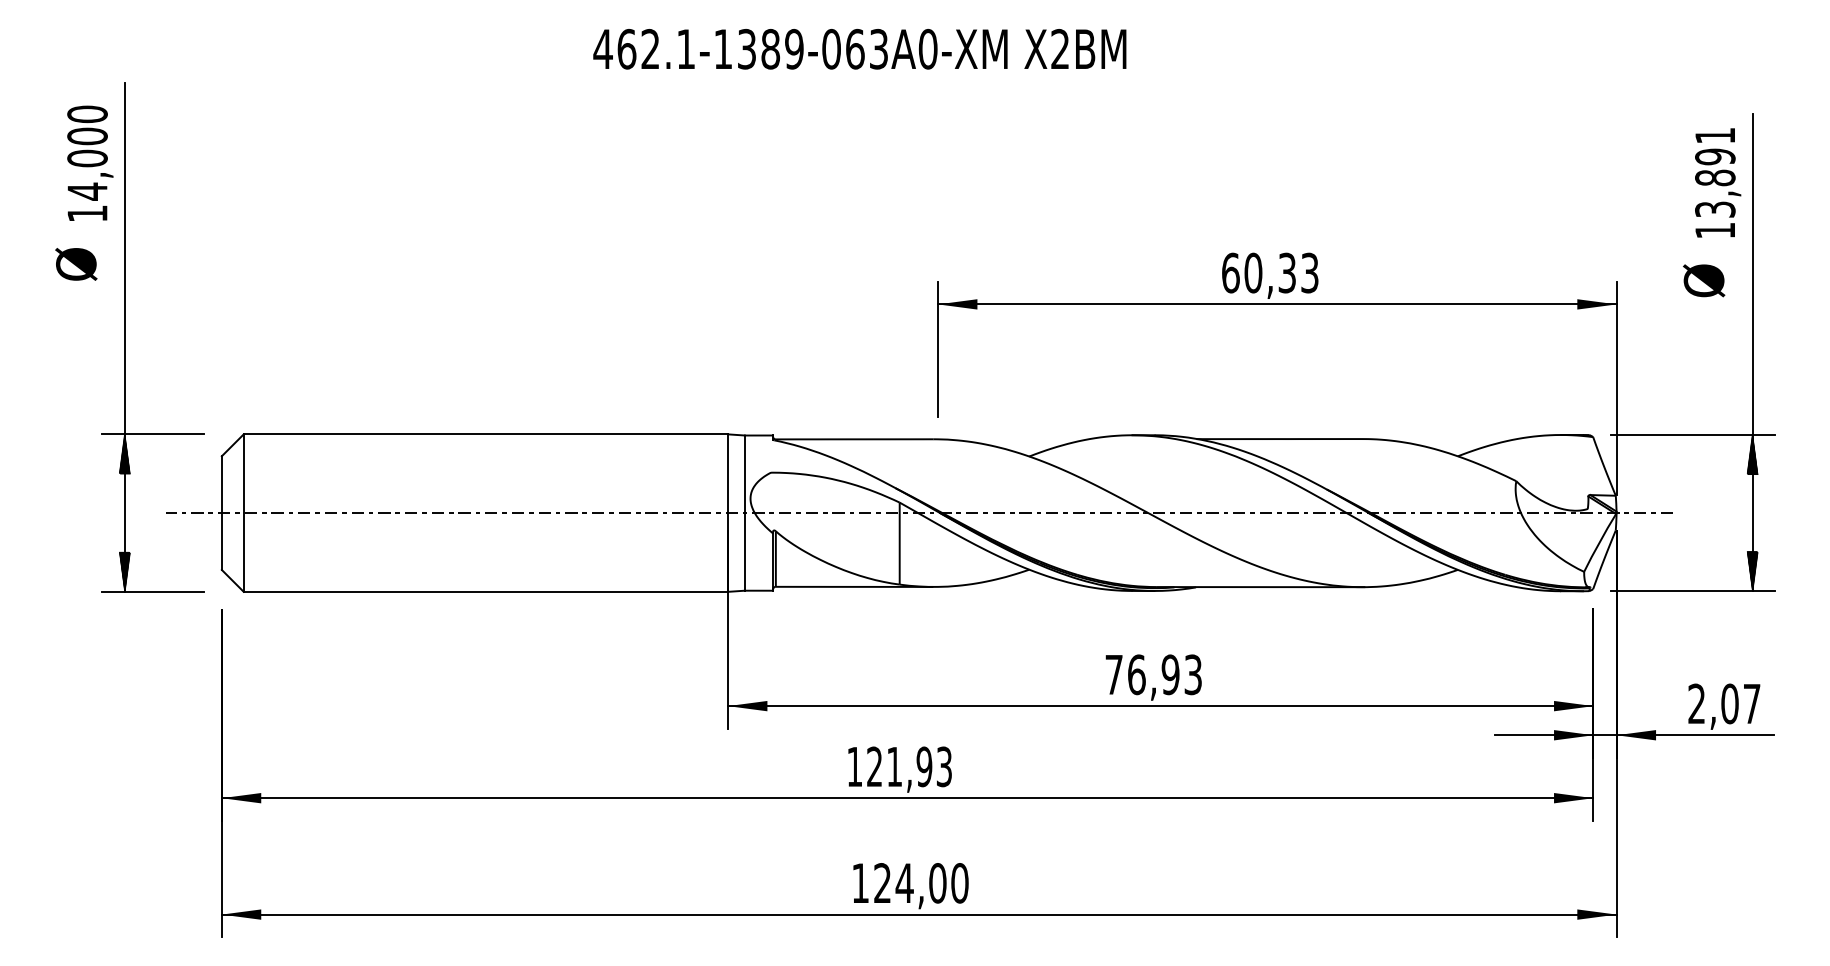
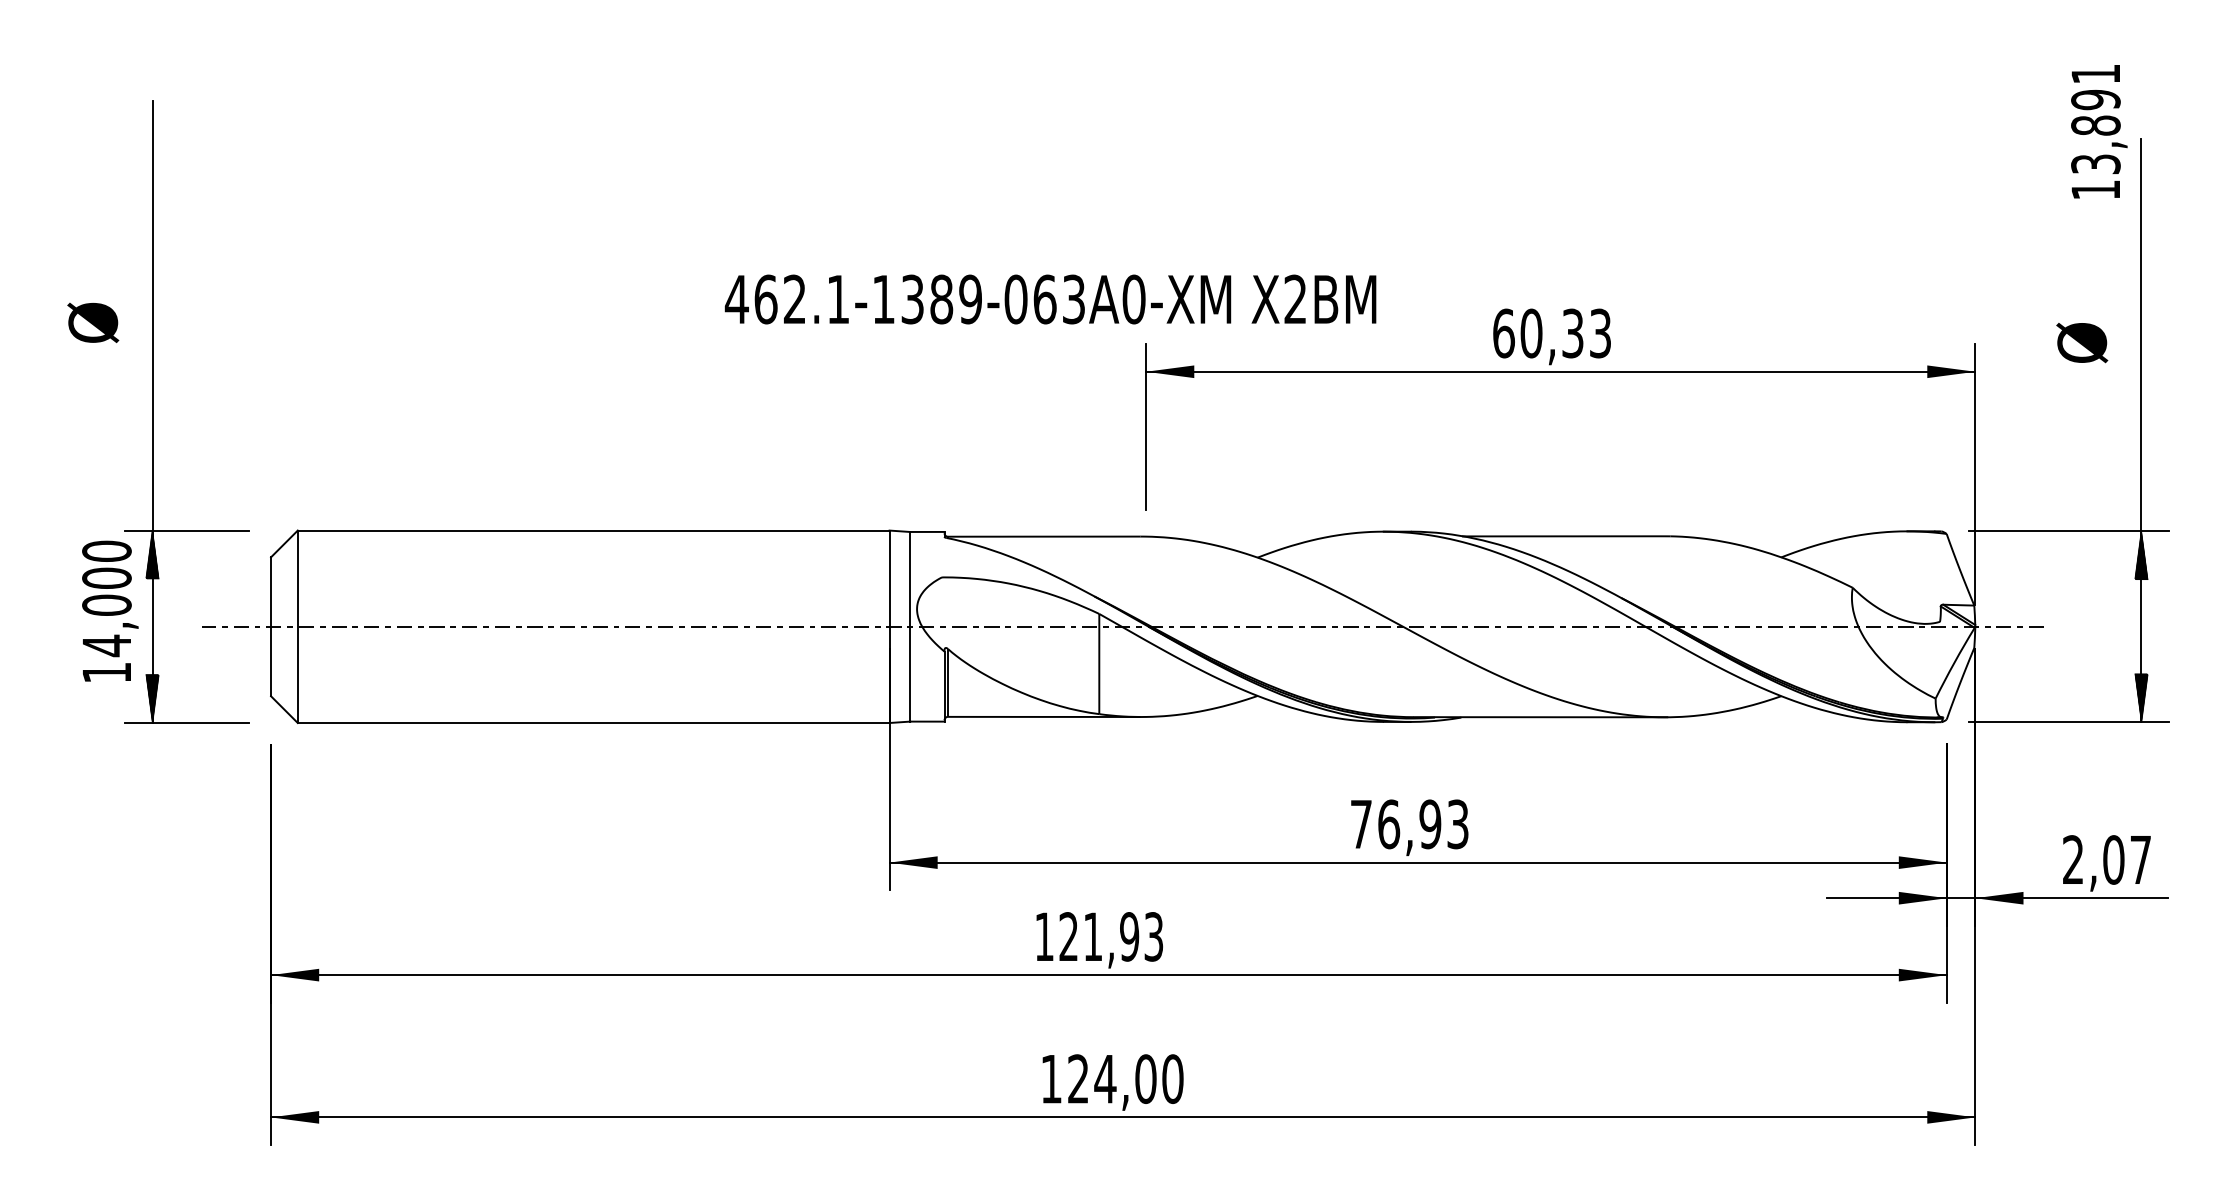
text: (859, 49) -> (1050, 299), moved
text: (90, 162) -> (110, 610), moved
text: (1718, 182) -> (2099, 131), moved

